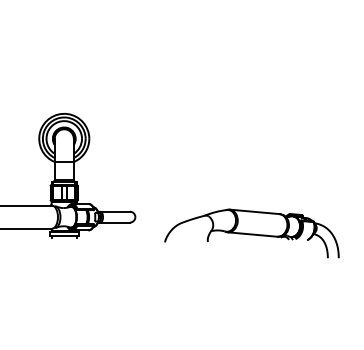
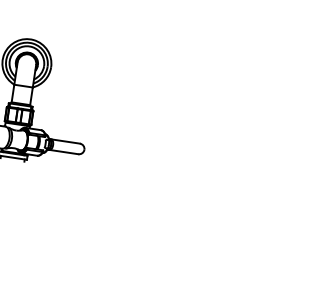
part: (251, 233) -> (194, 182), removed

